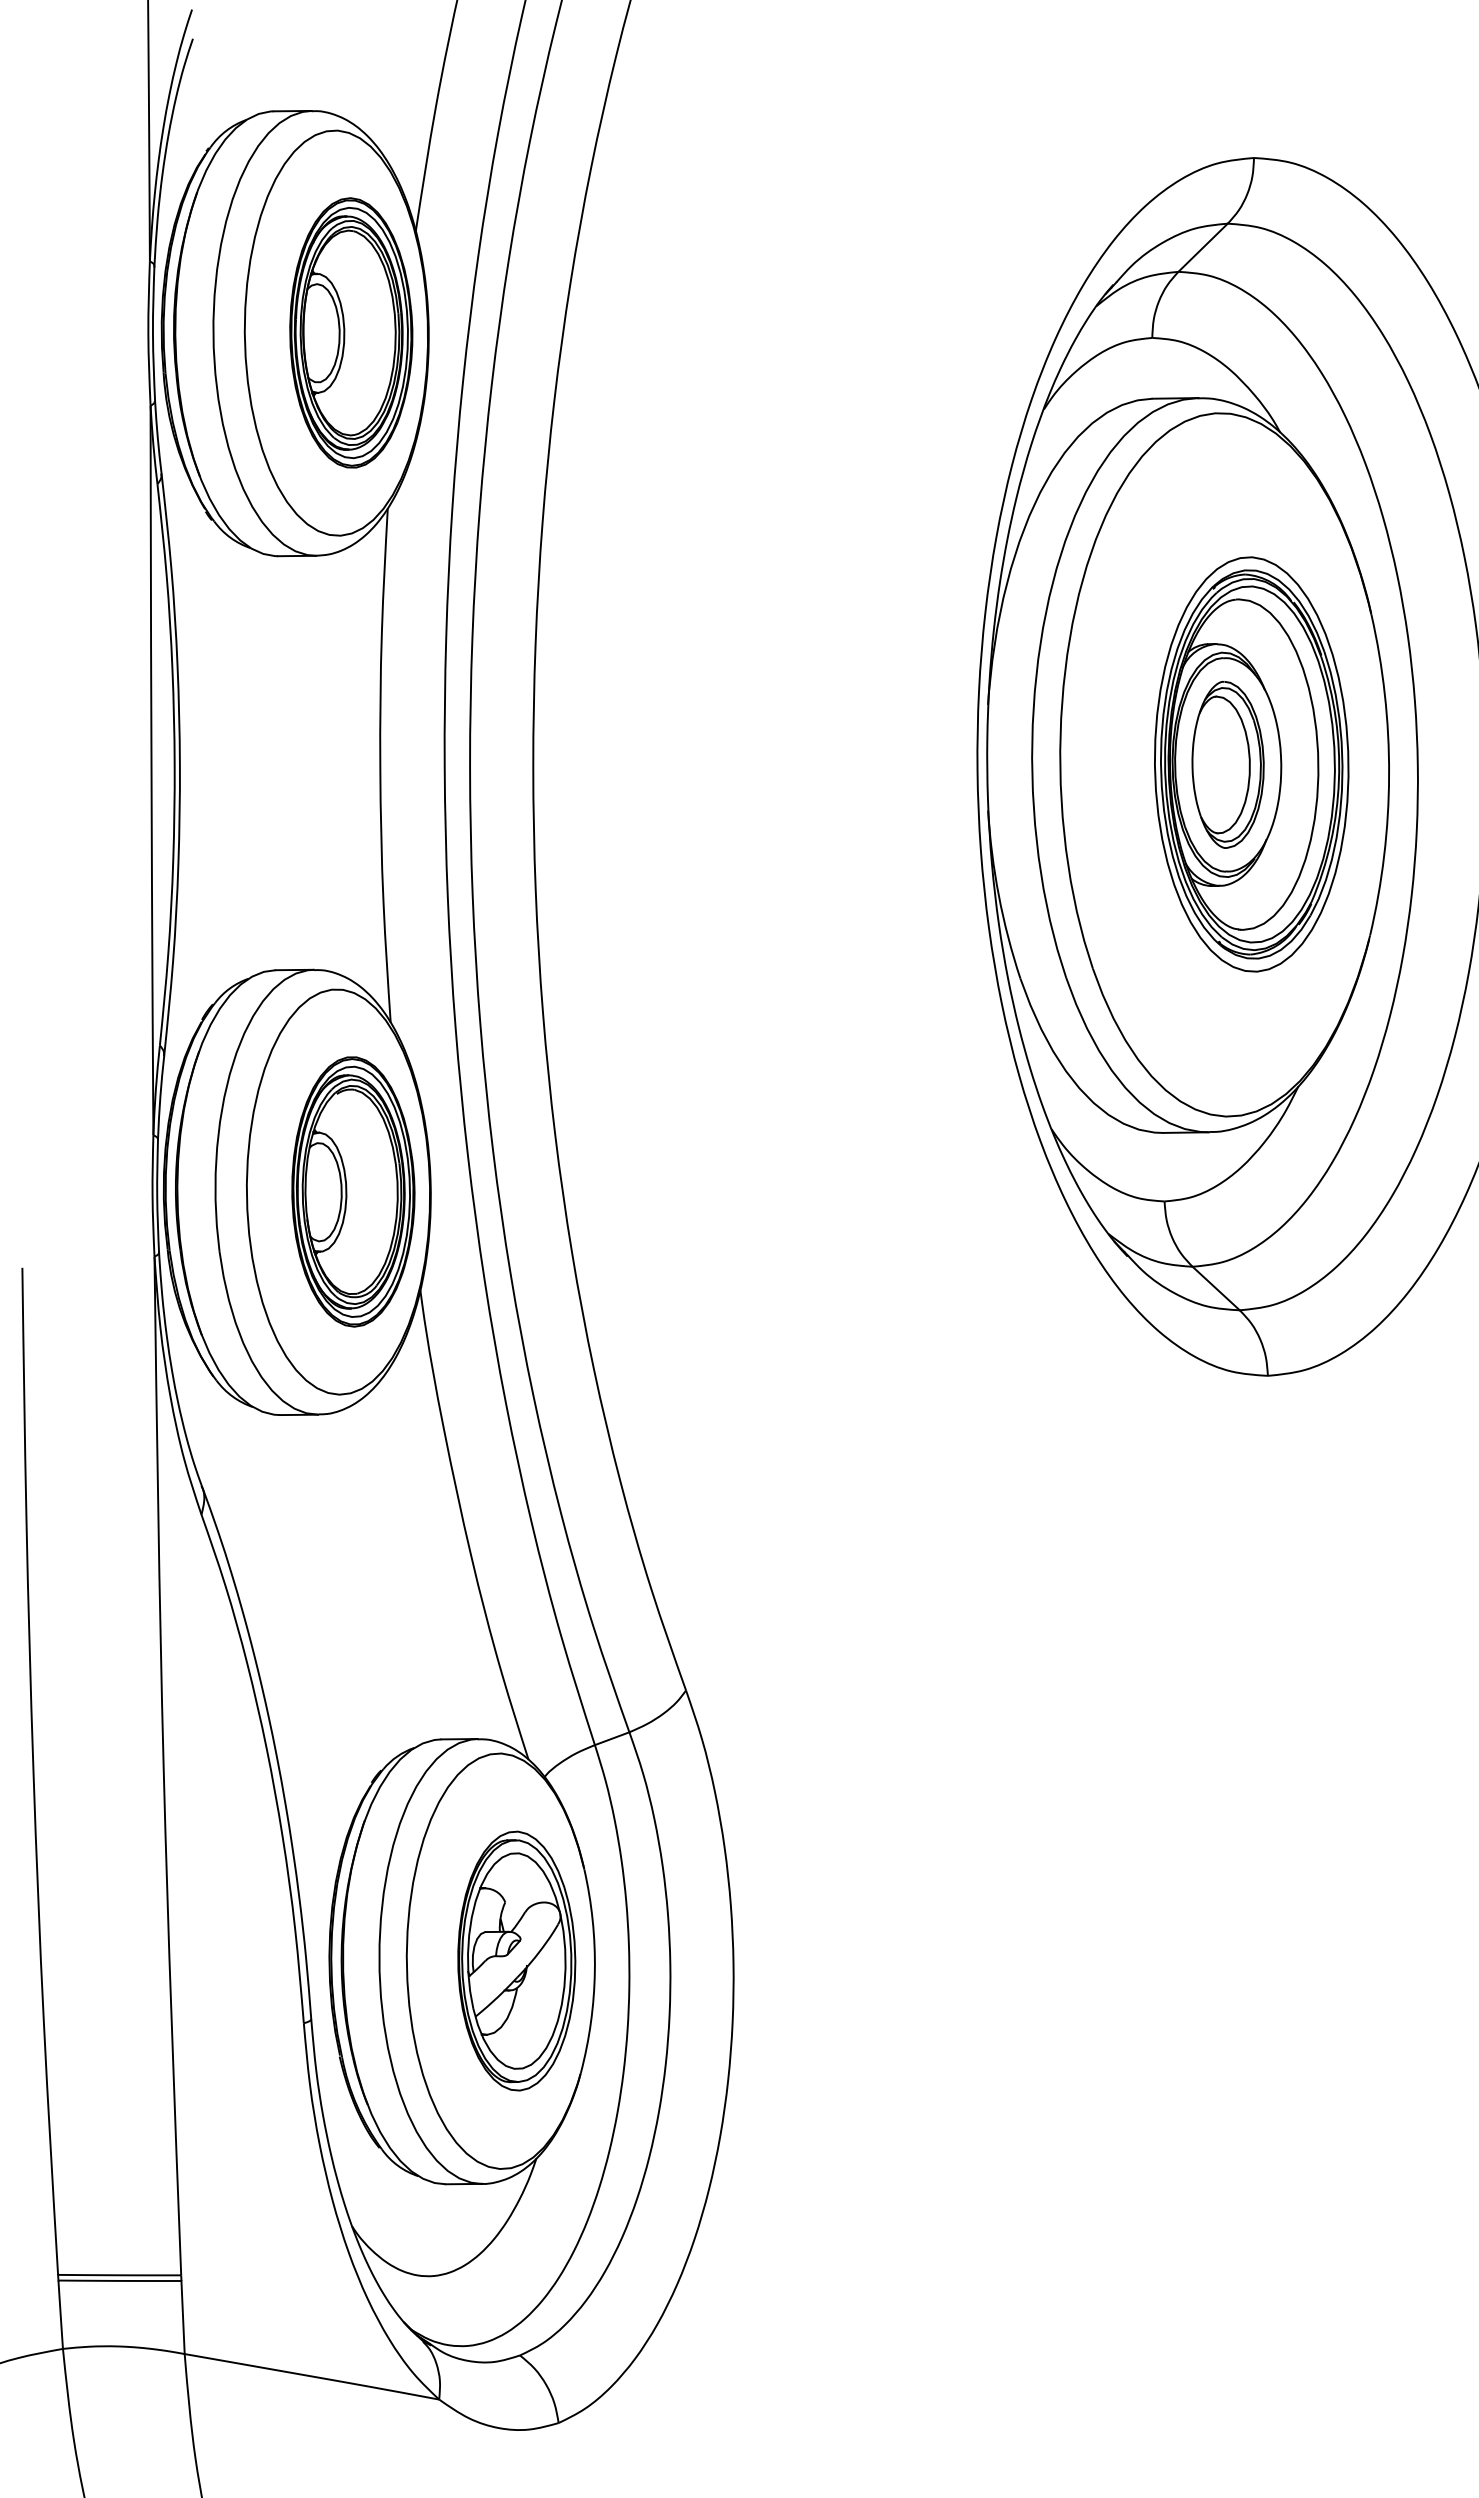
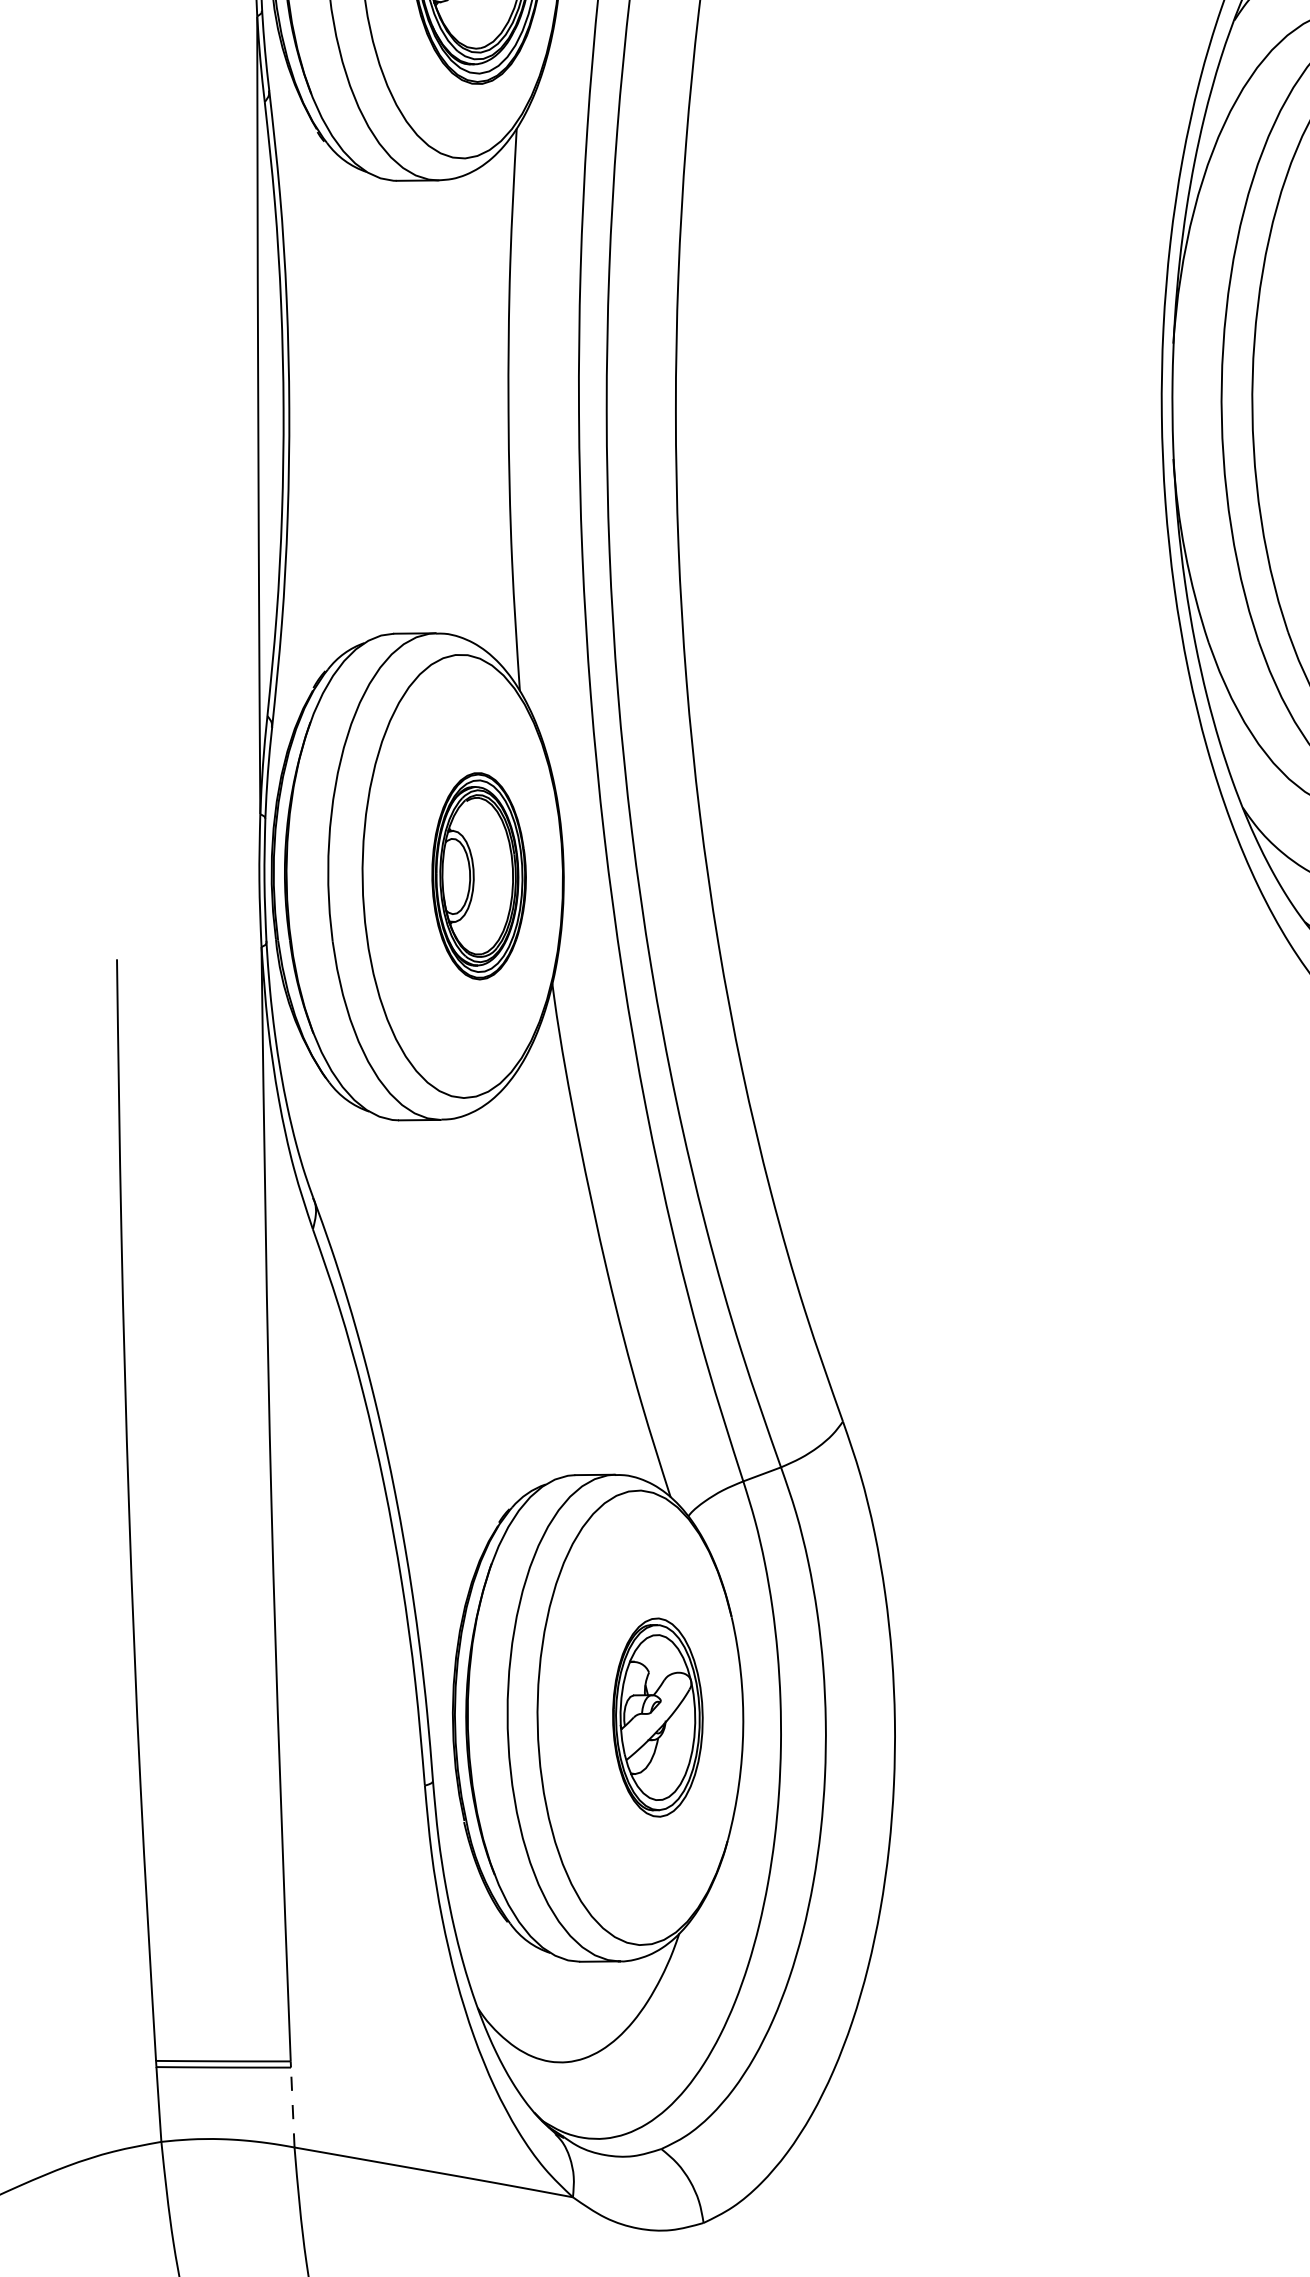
part: (353, 1191) -> (479, 875), size x0.7
part: (516, 1960) -> (657, 1716), size x0.7
line: (183, 2317) -> (293, 2107), solid -> dashed

